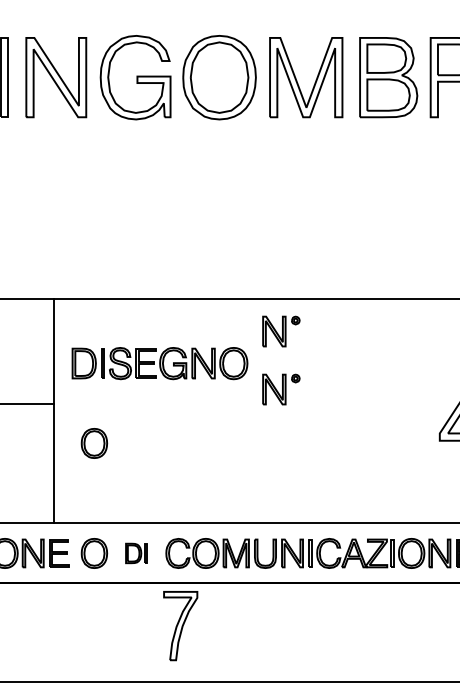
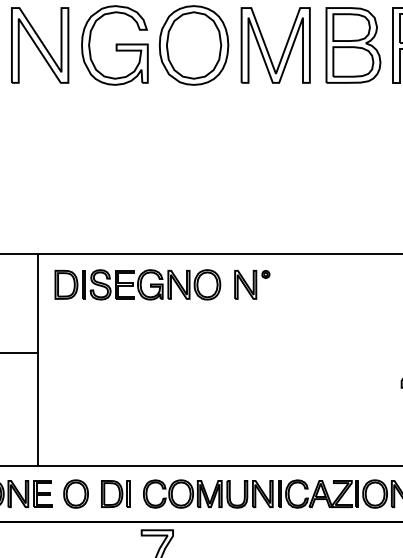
part: (159, 363) -> (137, 284), moved
part: (281, 389) -> (252, 339), removed
part: (94, 443) -> (76, 390), removed
part: (135, 553) -> (114, 494), size x1.43

